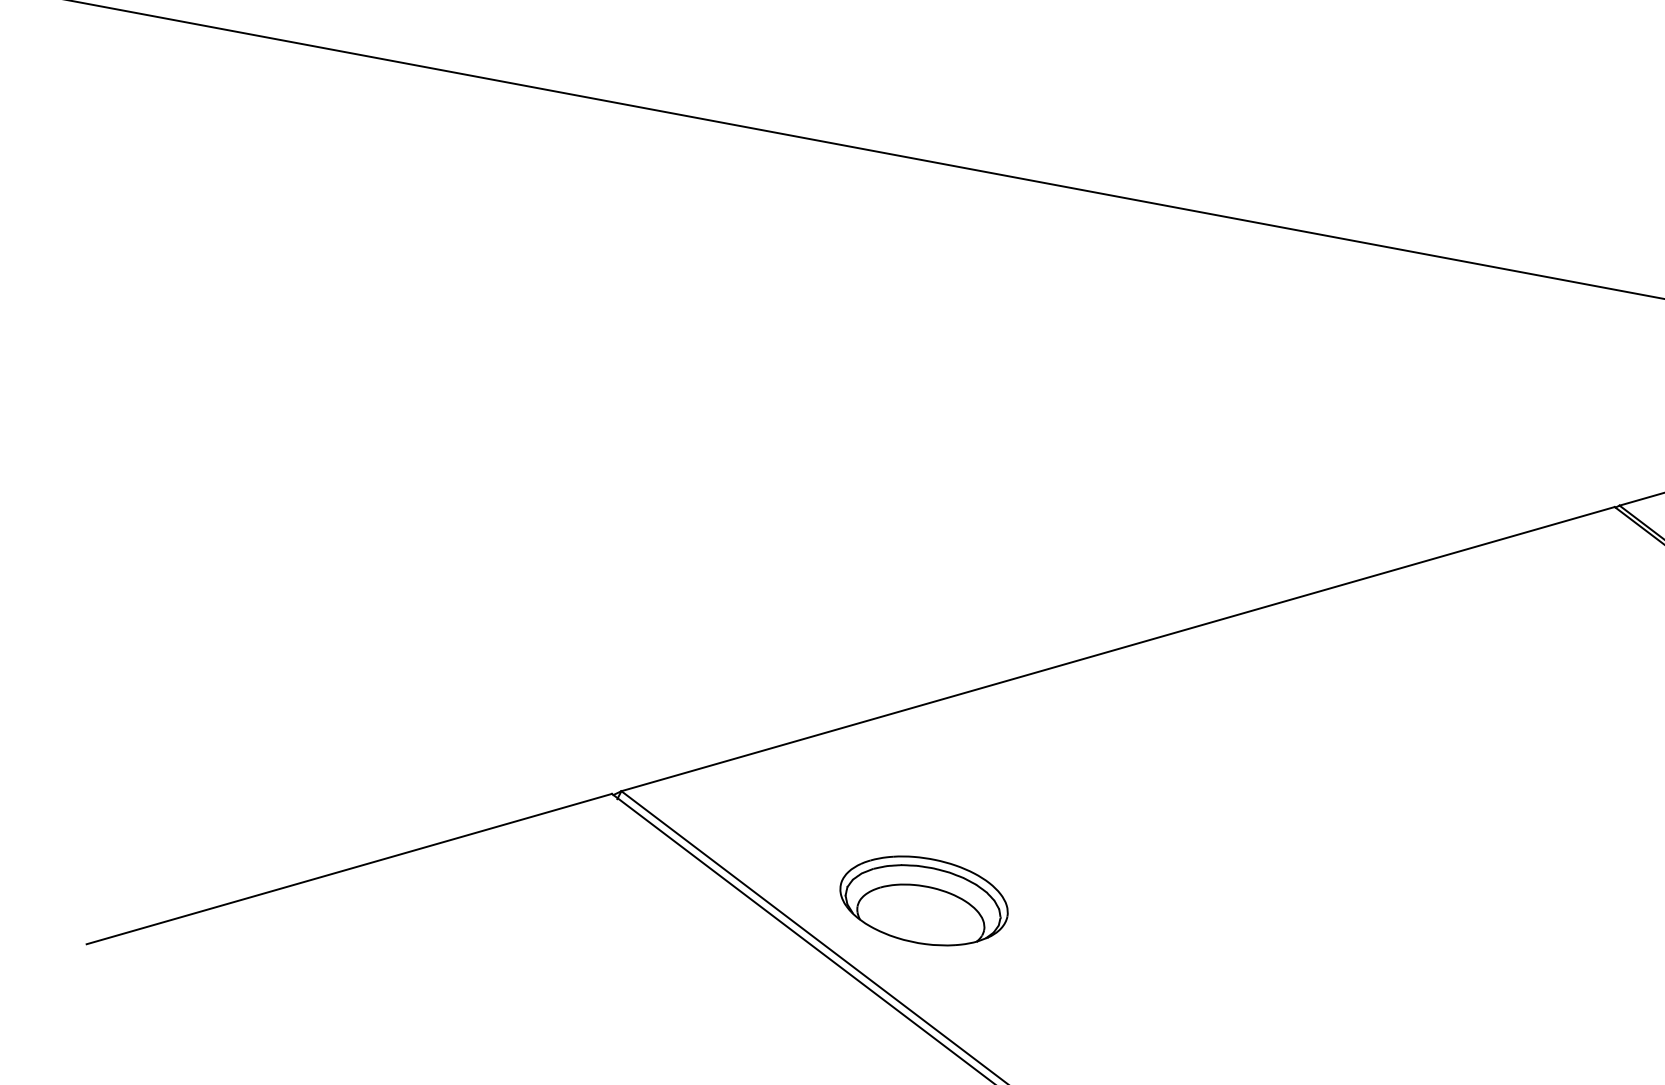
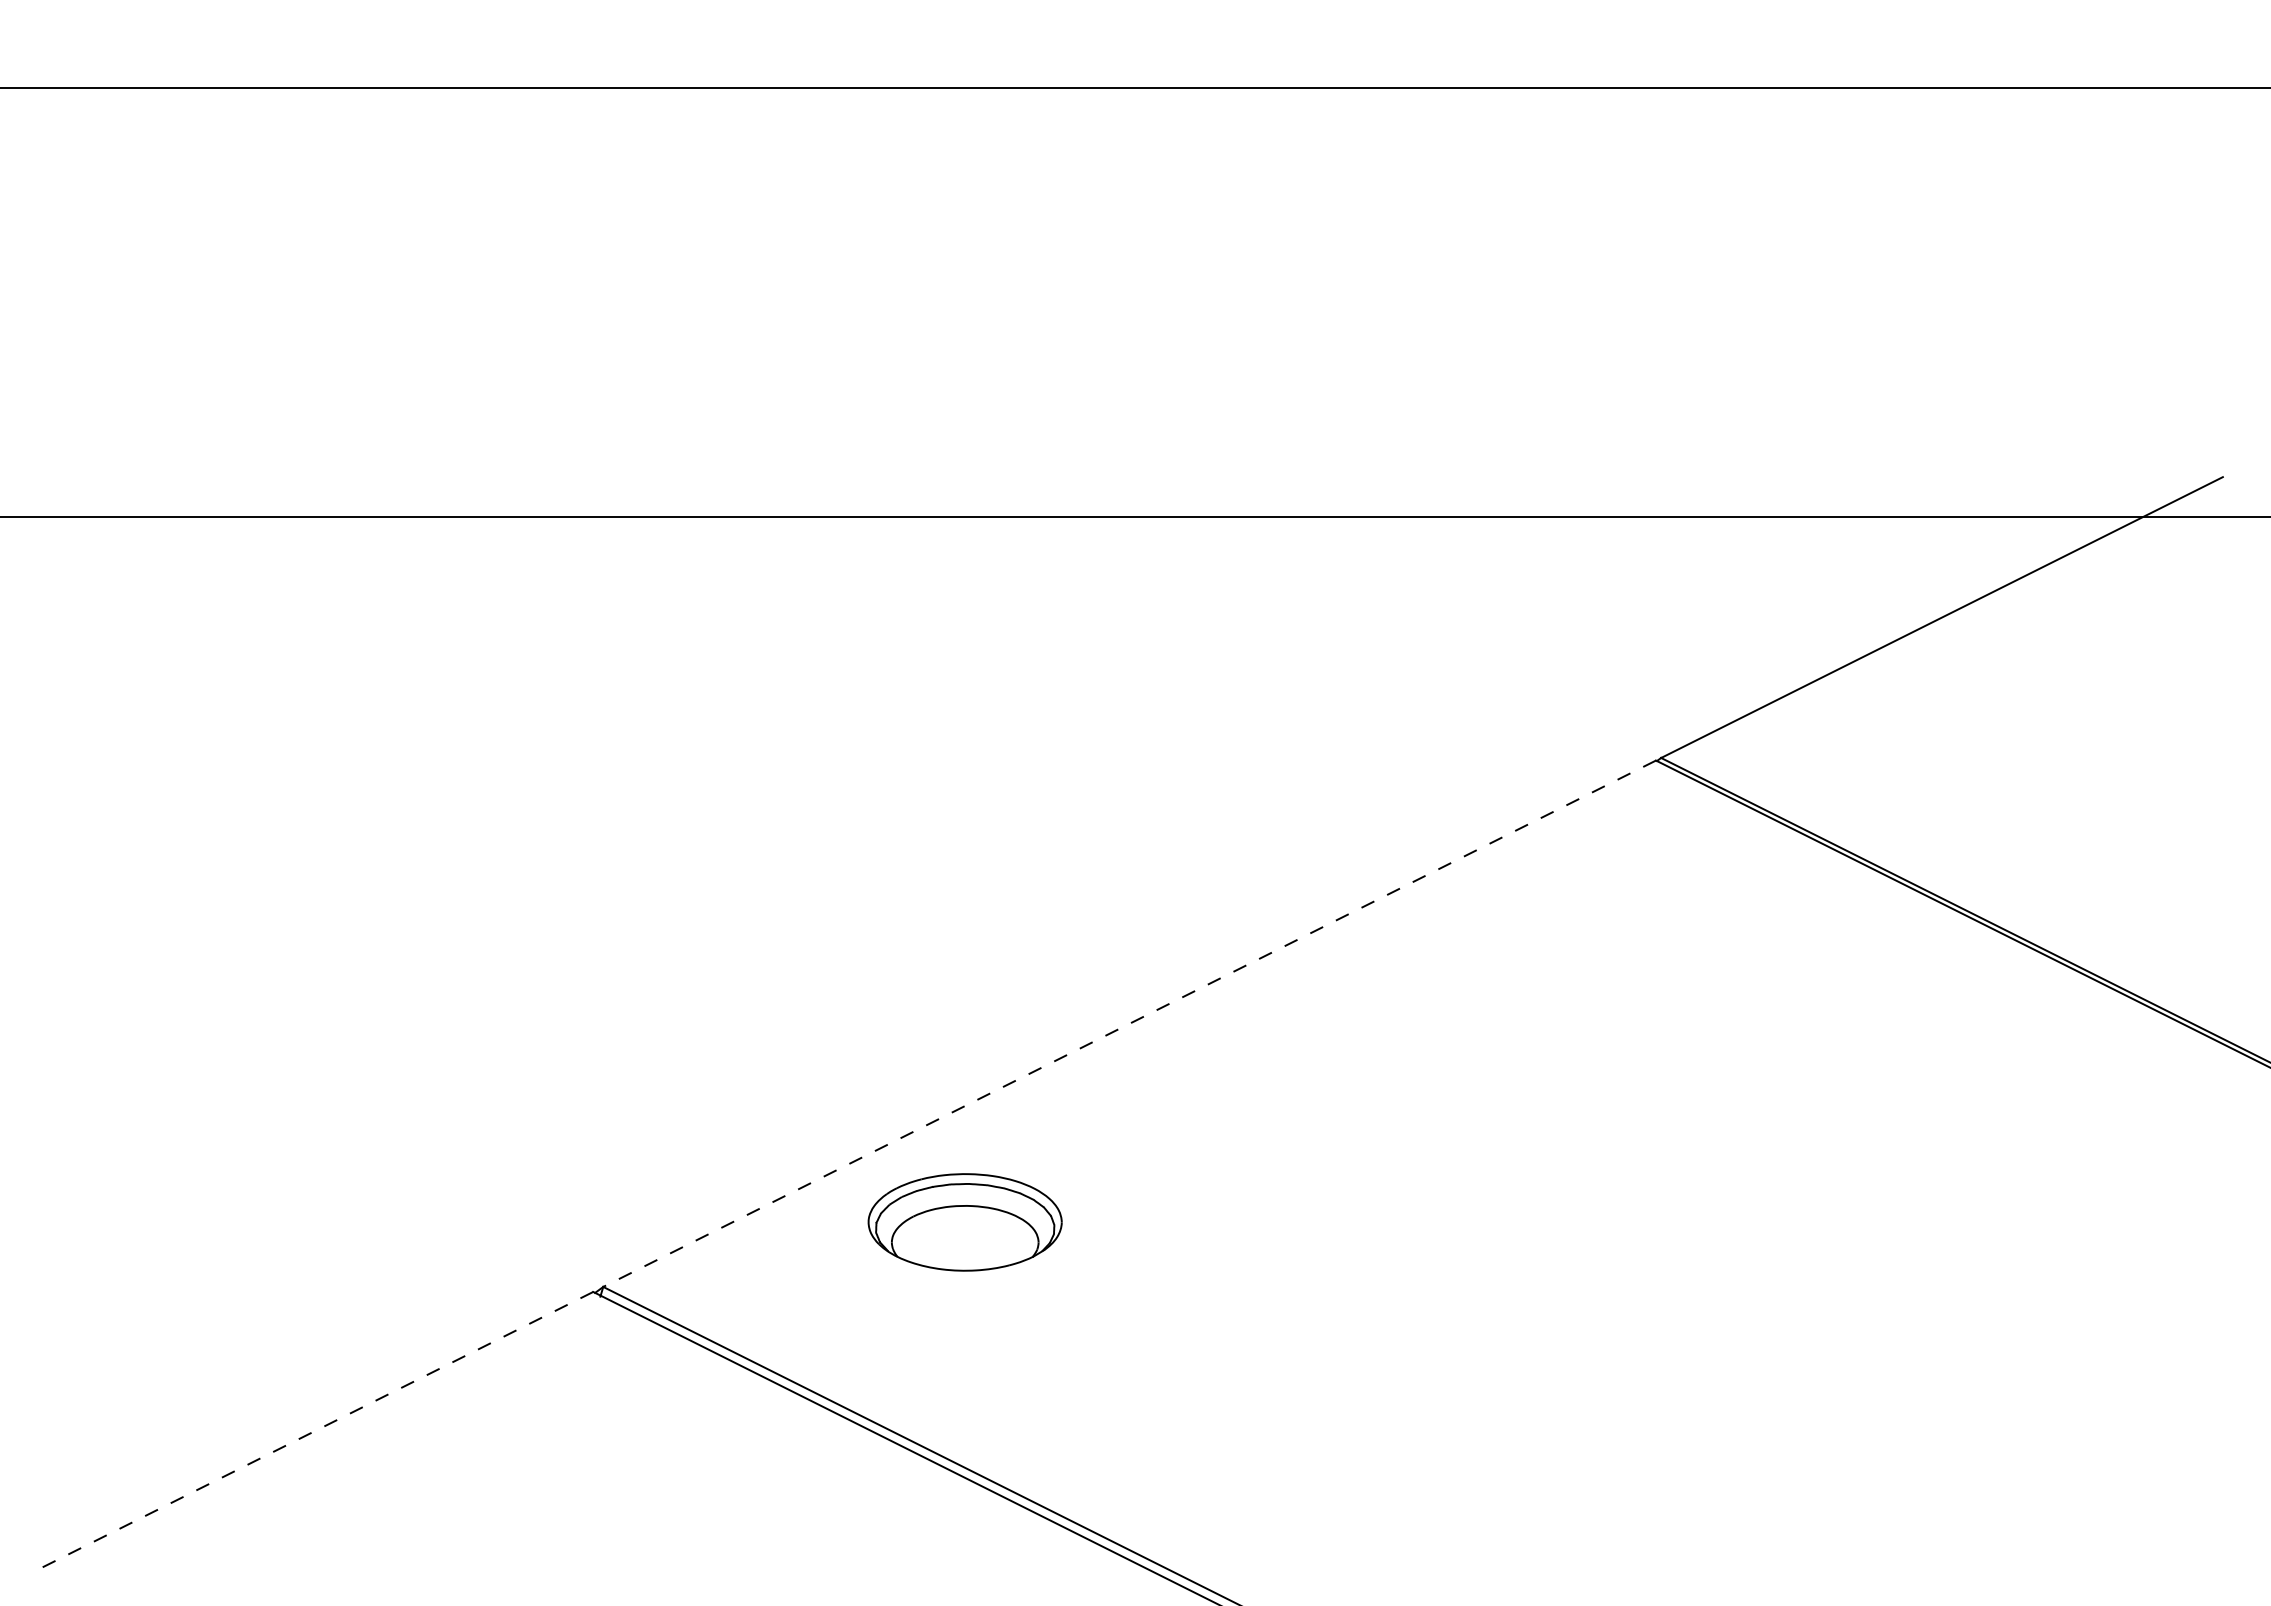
line: (1118, 648) -> (1129, 1023), solid -> dashed
line: (348, 869) -> (314, 1431), solid -> dashed
part: (923, 900) -> (964, 1222), moved

